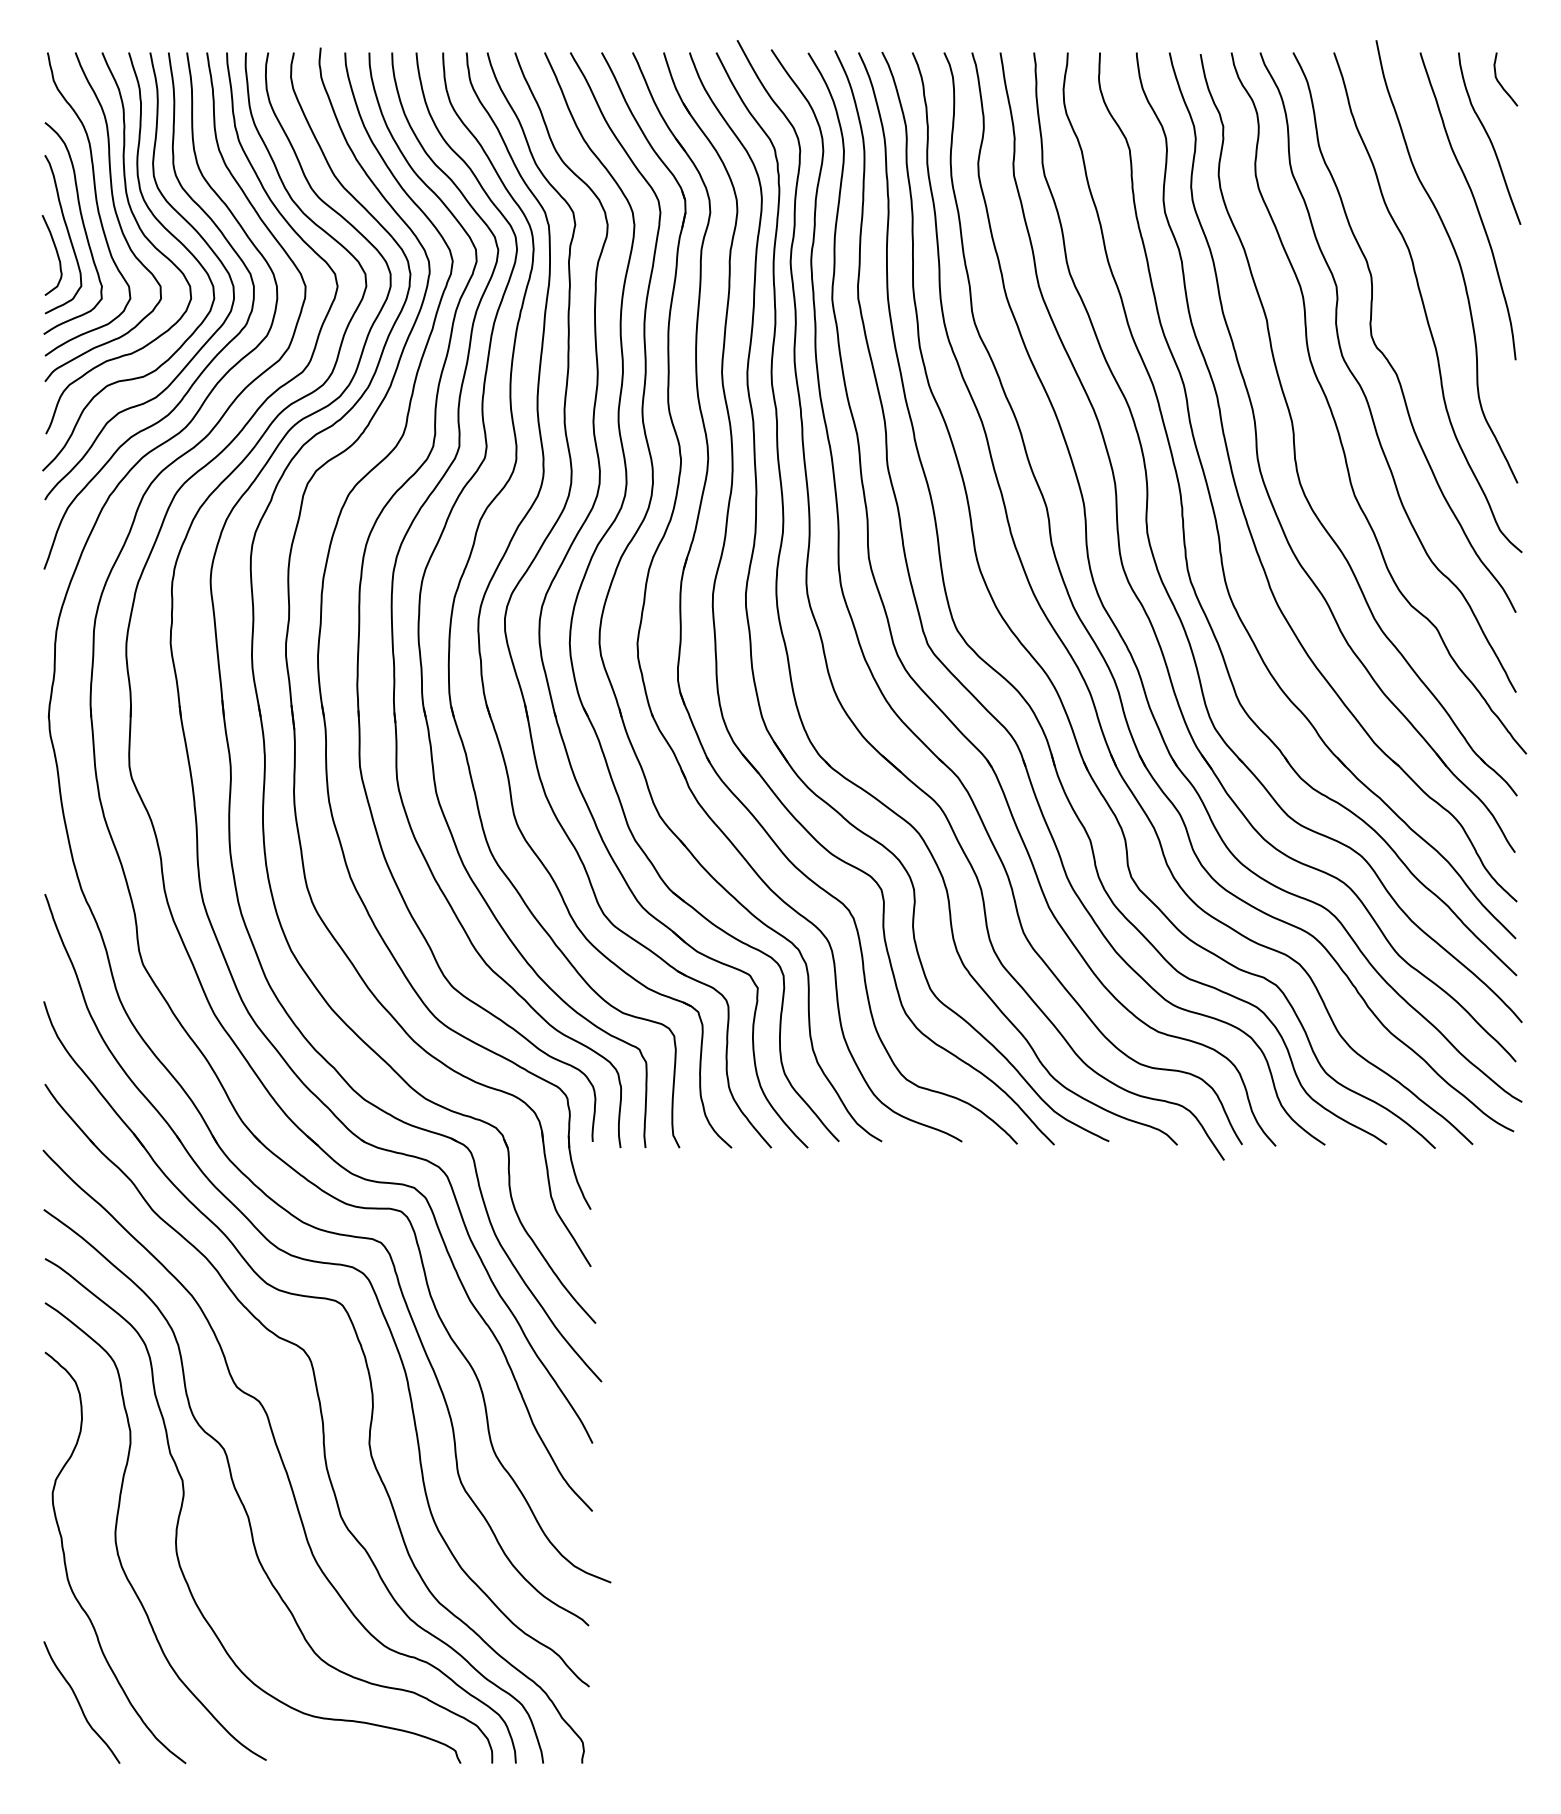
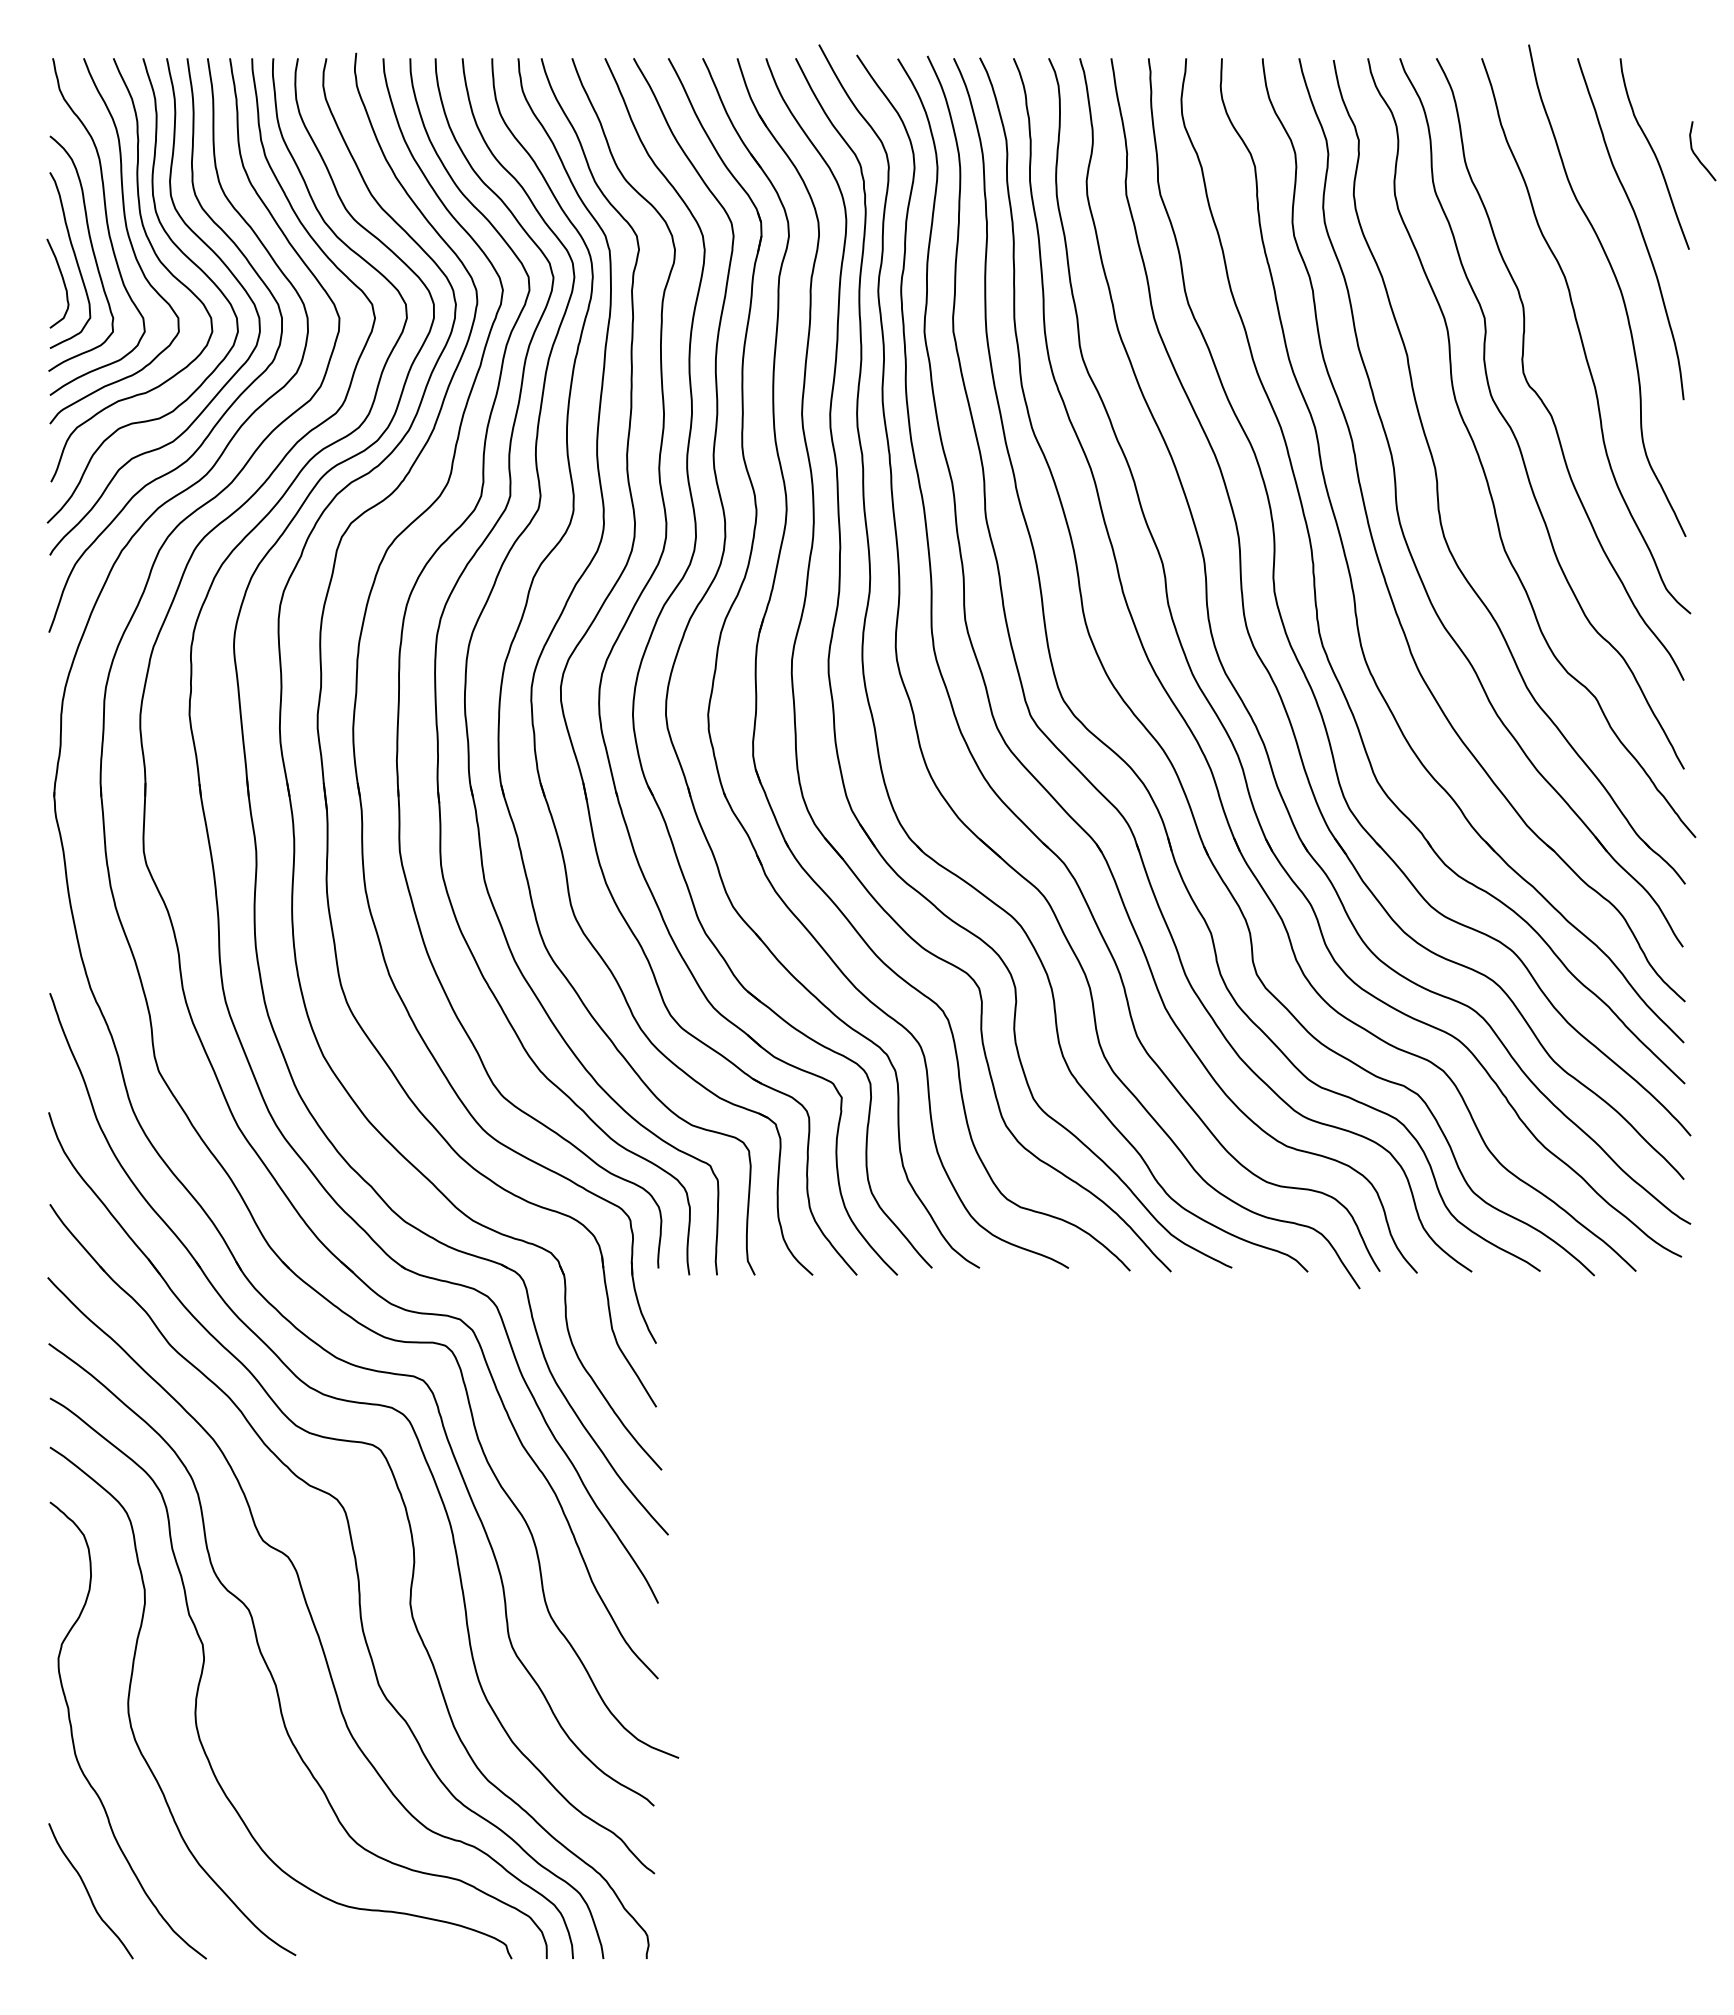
curve: (1500, 82) -> (1696, 154), moved

